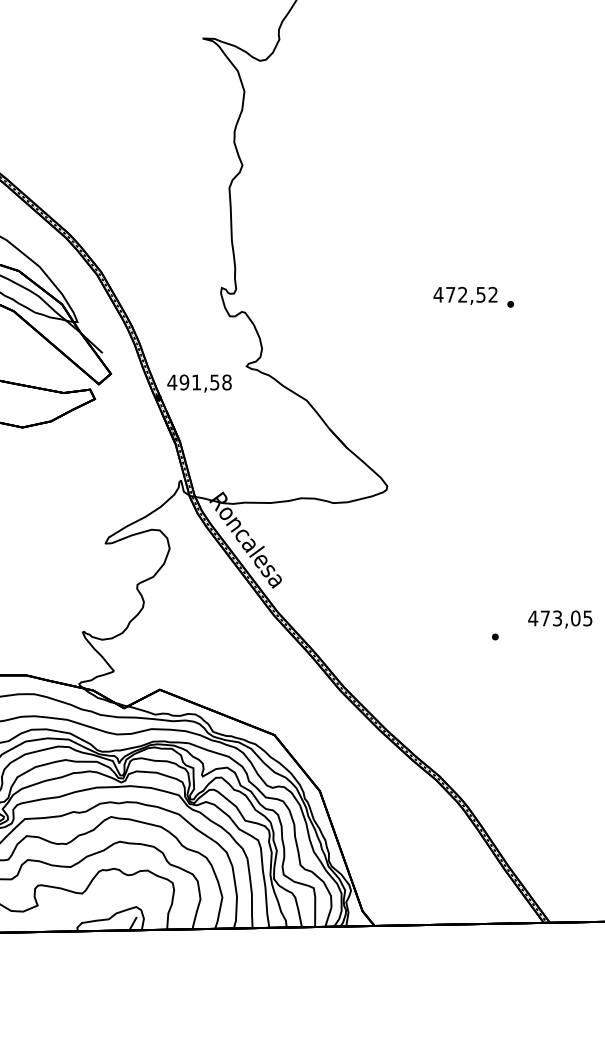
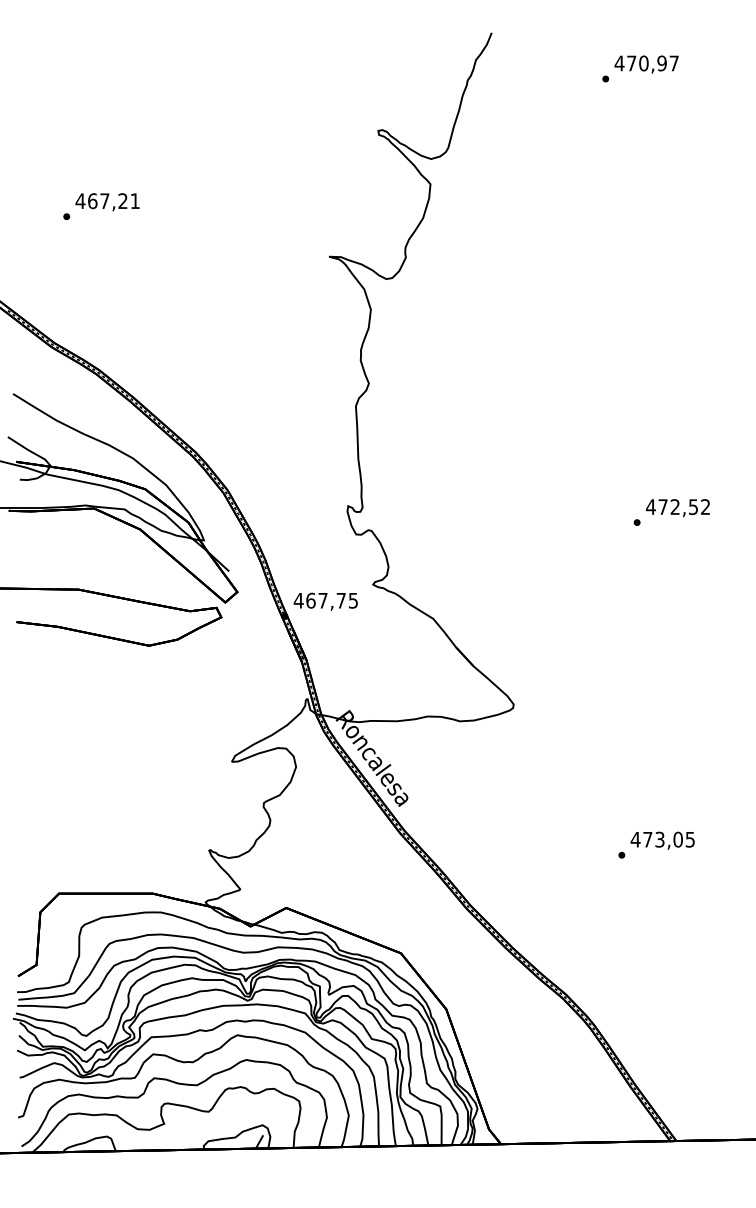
text: (465, 296) -> (677, 508), moved
text: (206, 382) -> (332, 600), 491,58 -> 467,75
text: (560, 619) -> (662, 840), moved

